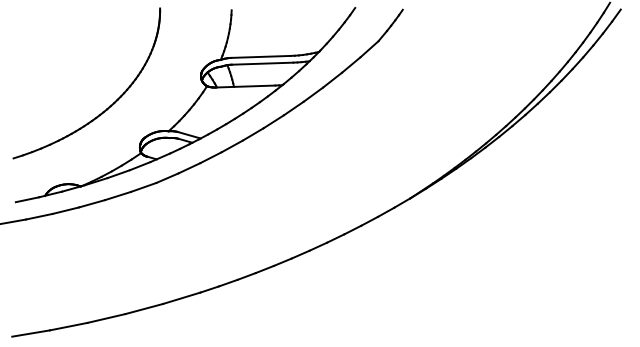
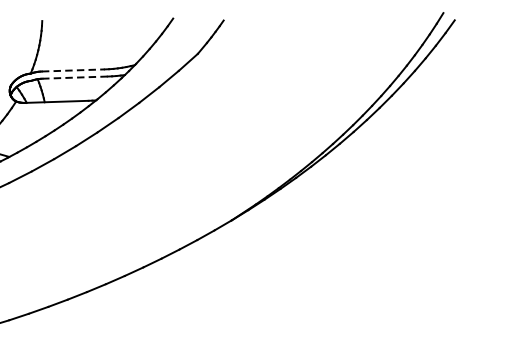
line: (261, 56) -> (73, 70), solid -> dashed
line: (262, 63) -> (74, 77), solid -> dashed

